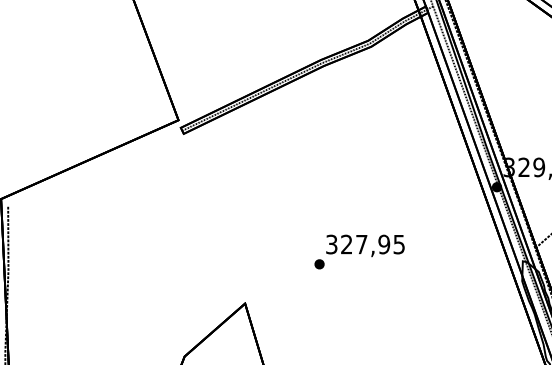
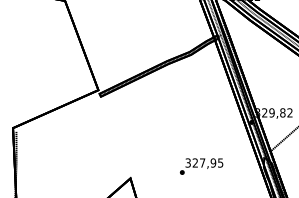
text: (359, 251) -> (201, 166), moved

